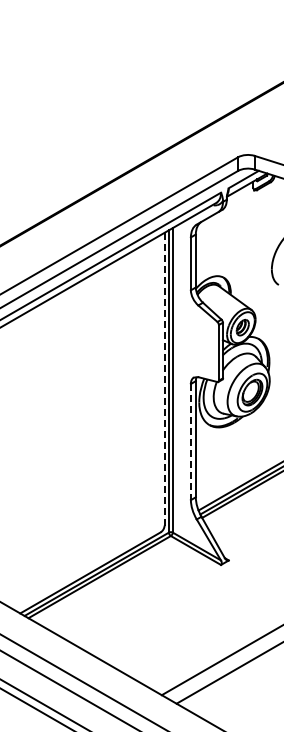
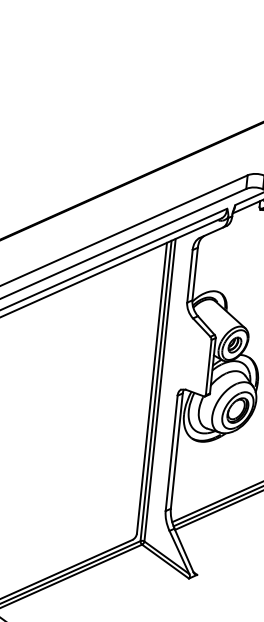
line: (164, 379) -> (151, 388), dashed -> solid
line: (190, 442) -> (171, 453), dashed -> solid

